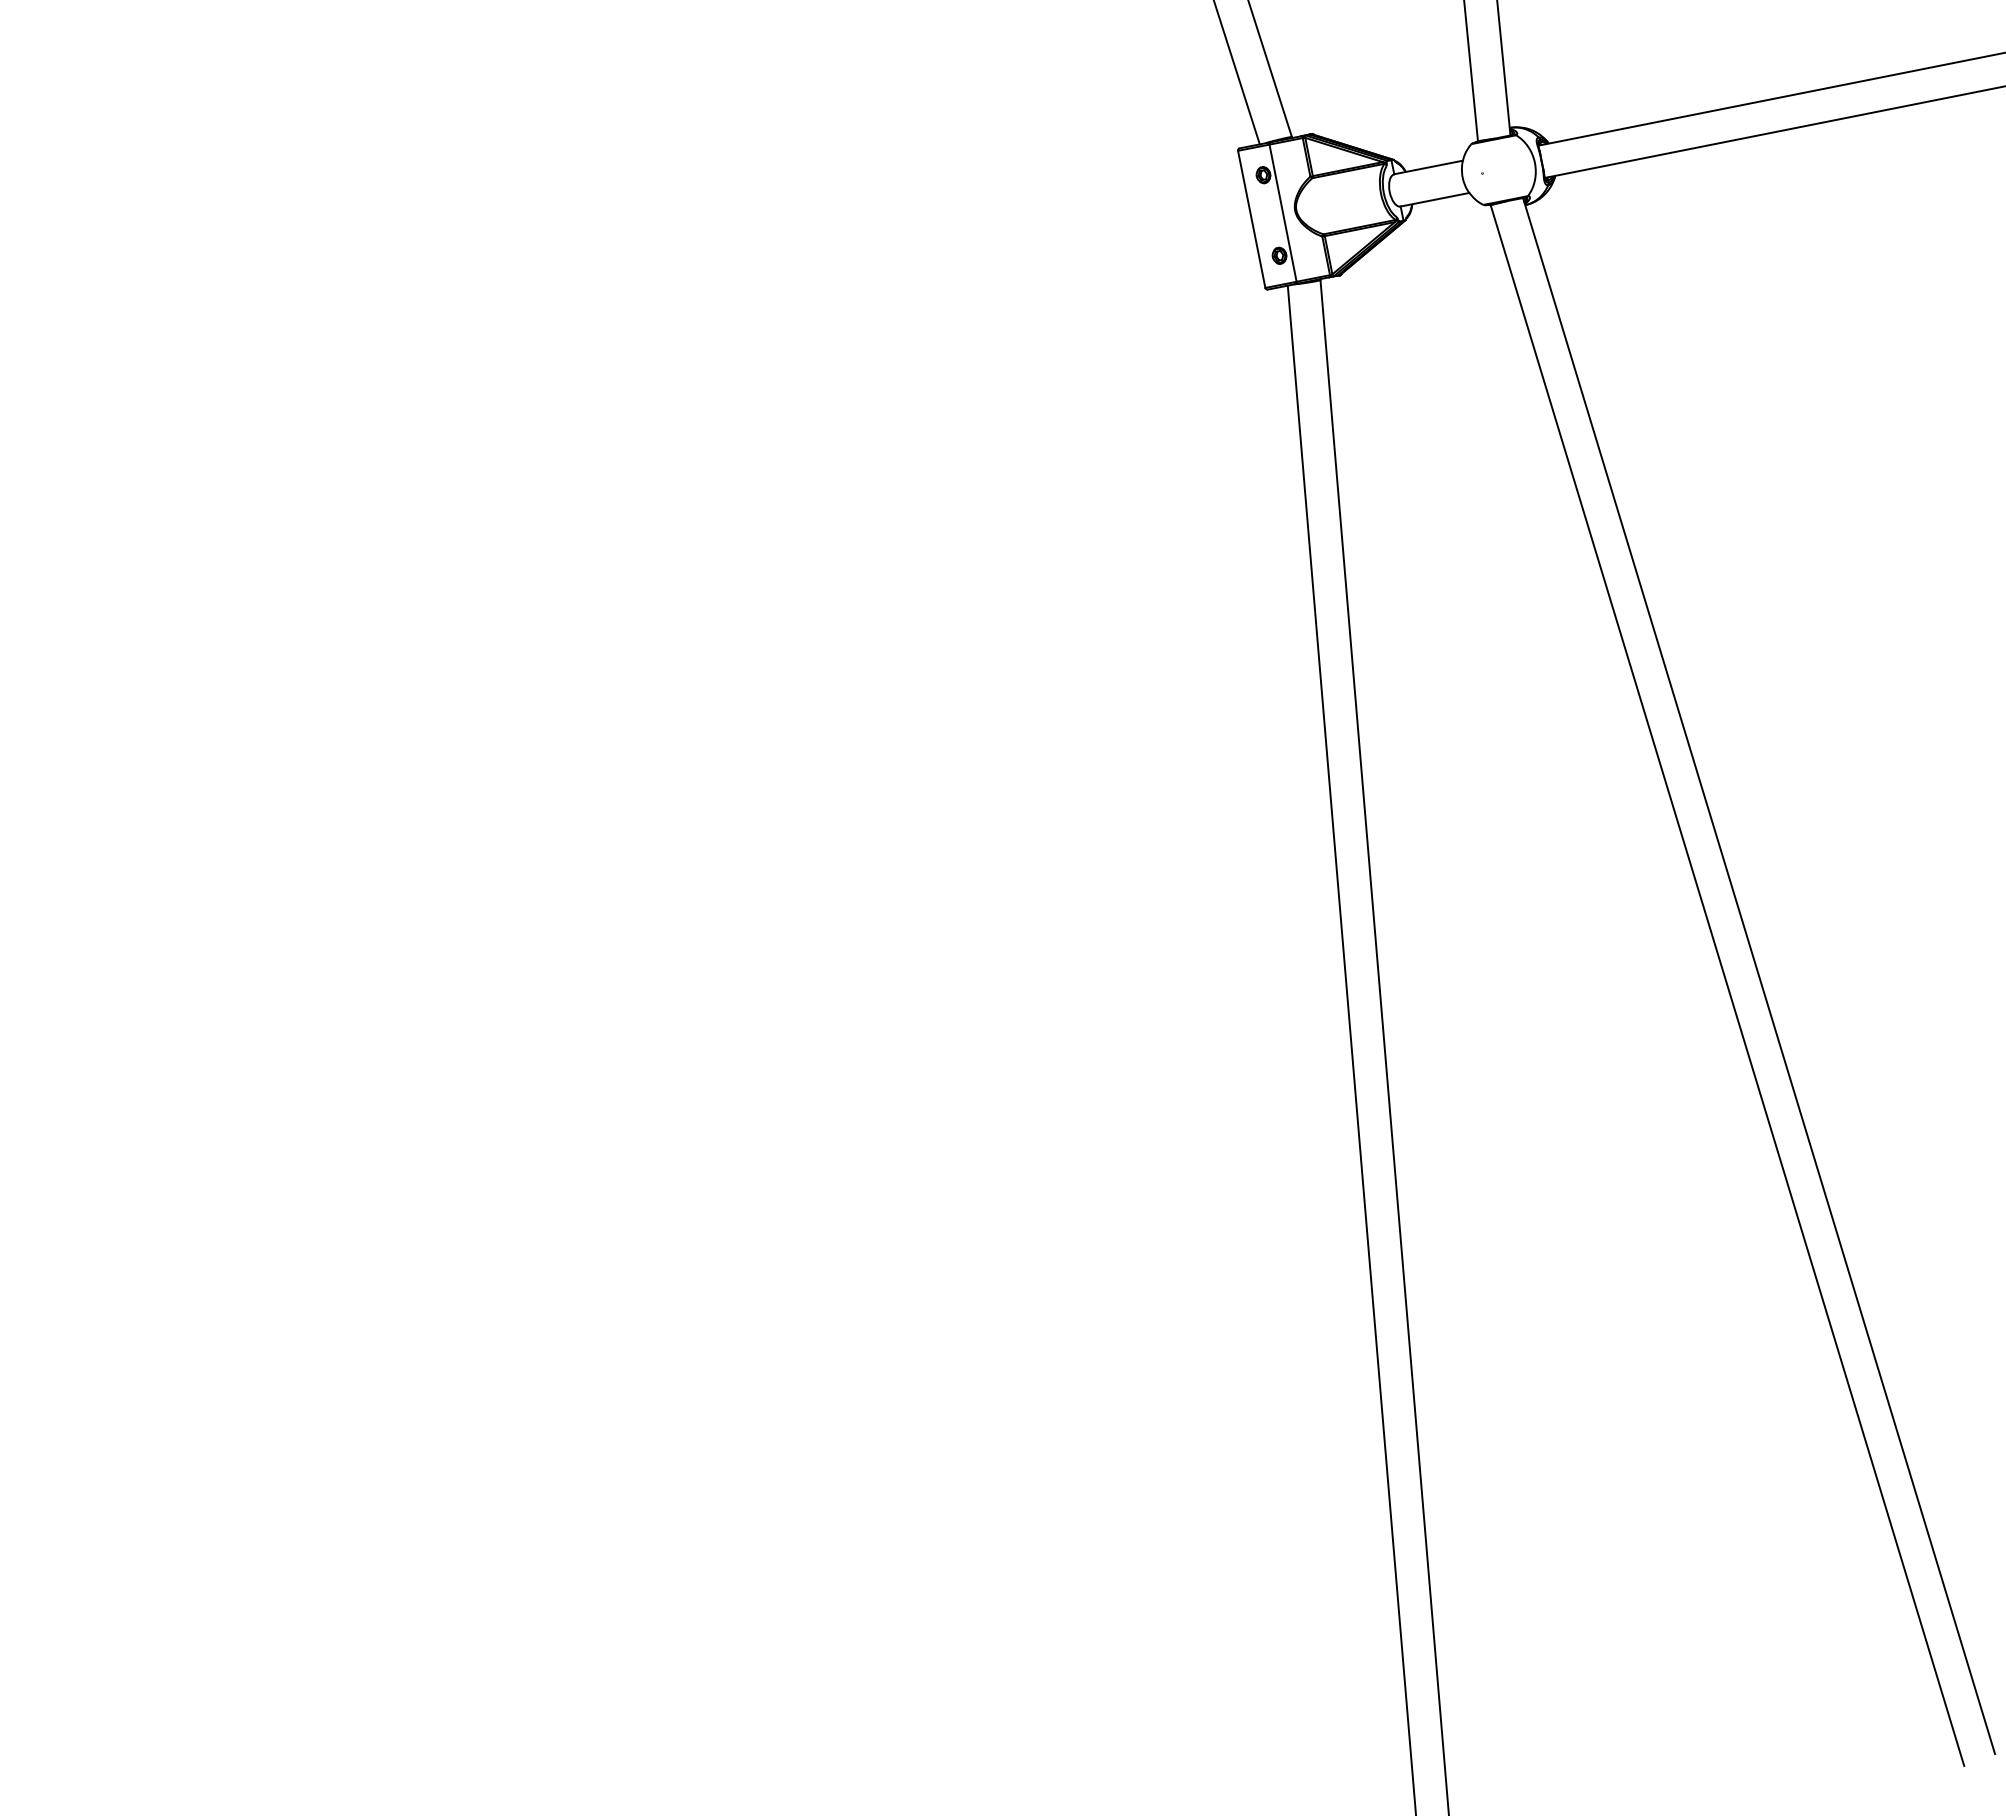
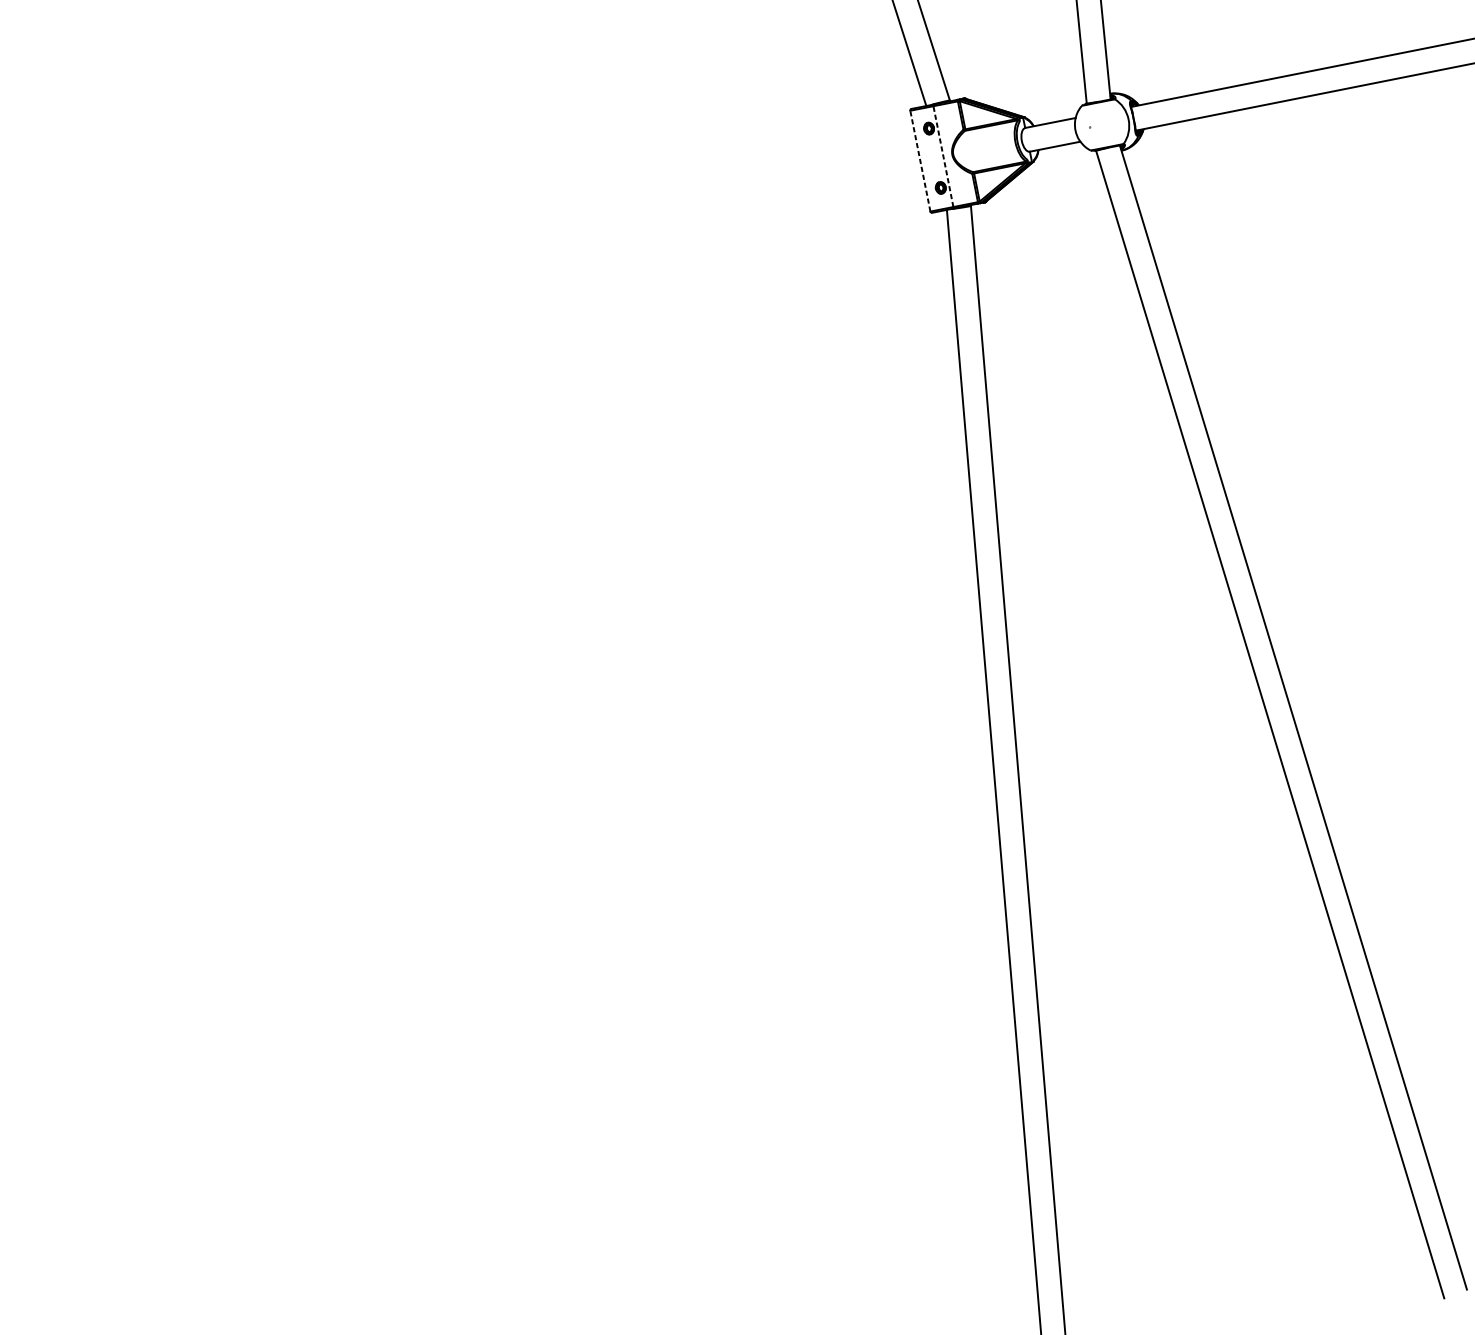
line: (1283, 213) -> (943, 156), solid -> dashed
line: (1251, 219) -> (920, 161), solid -> dashed

